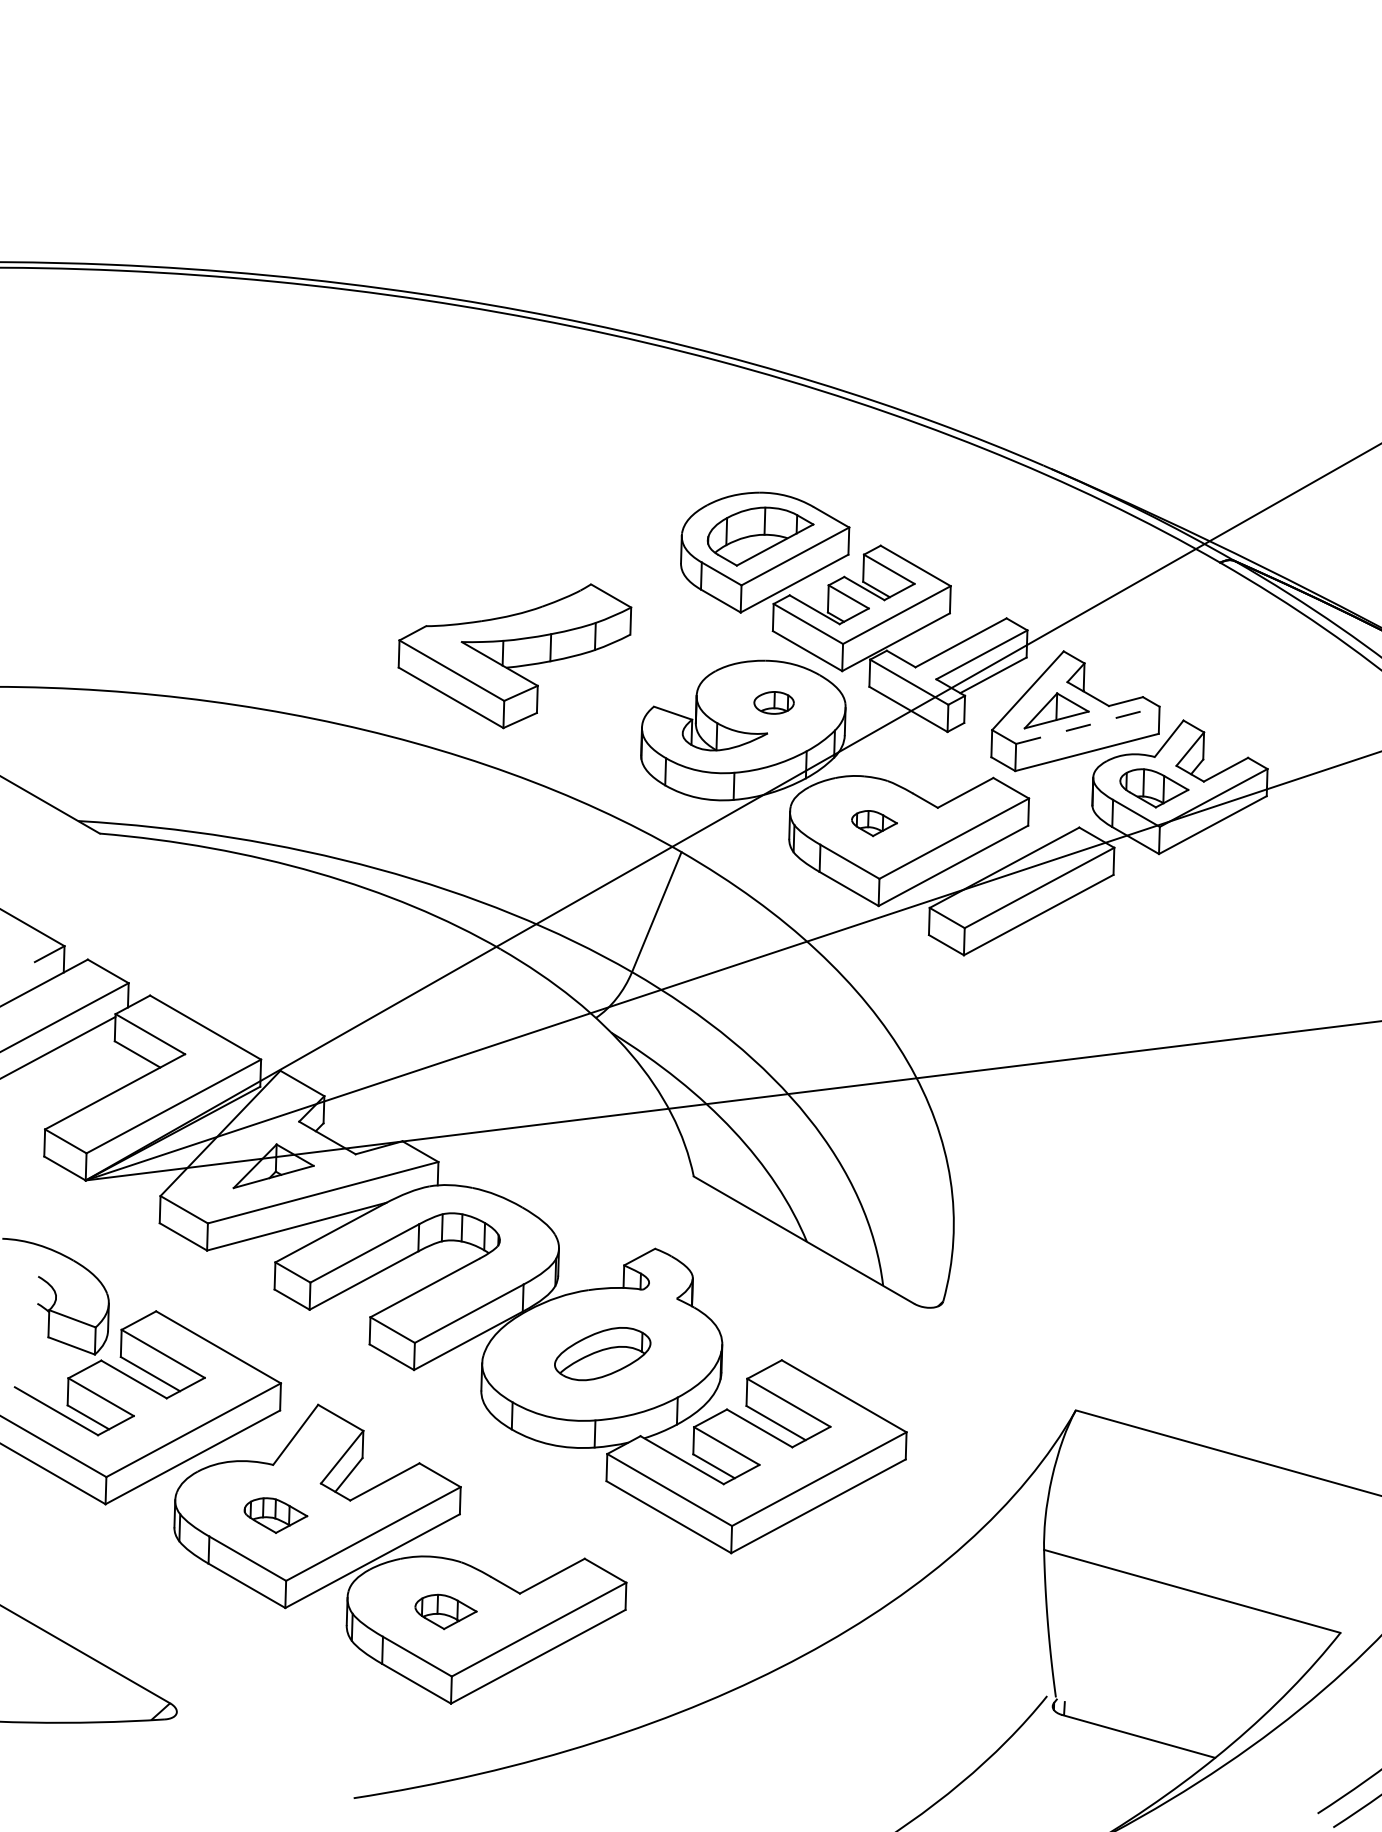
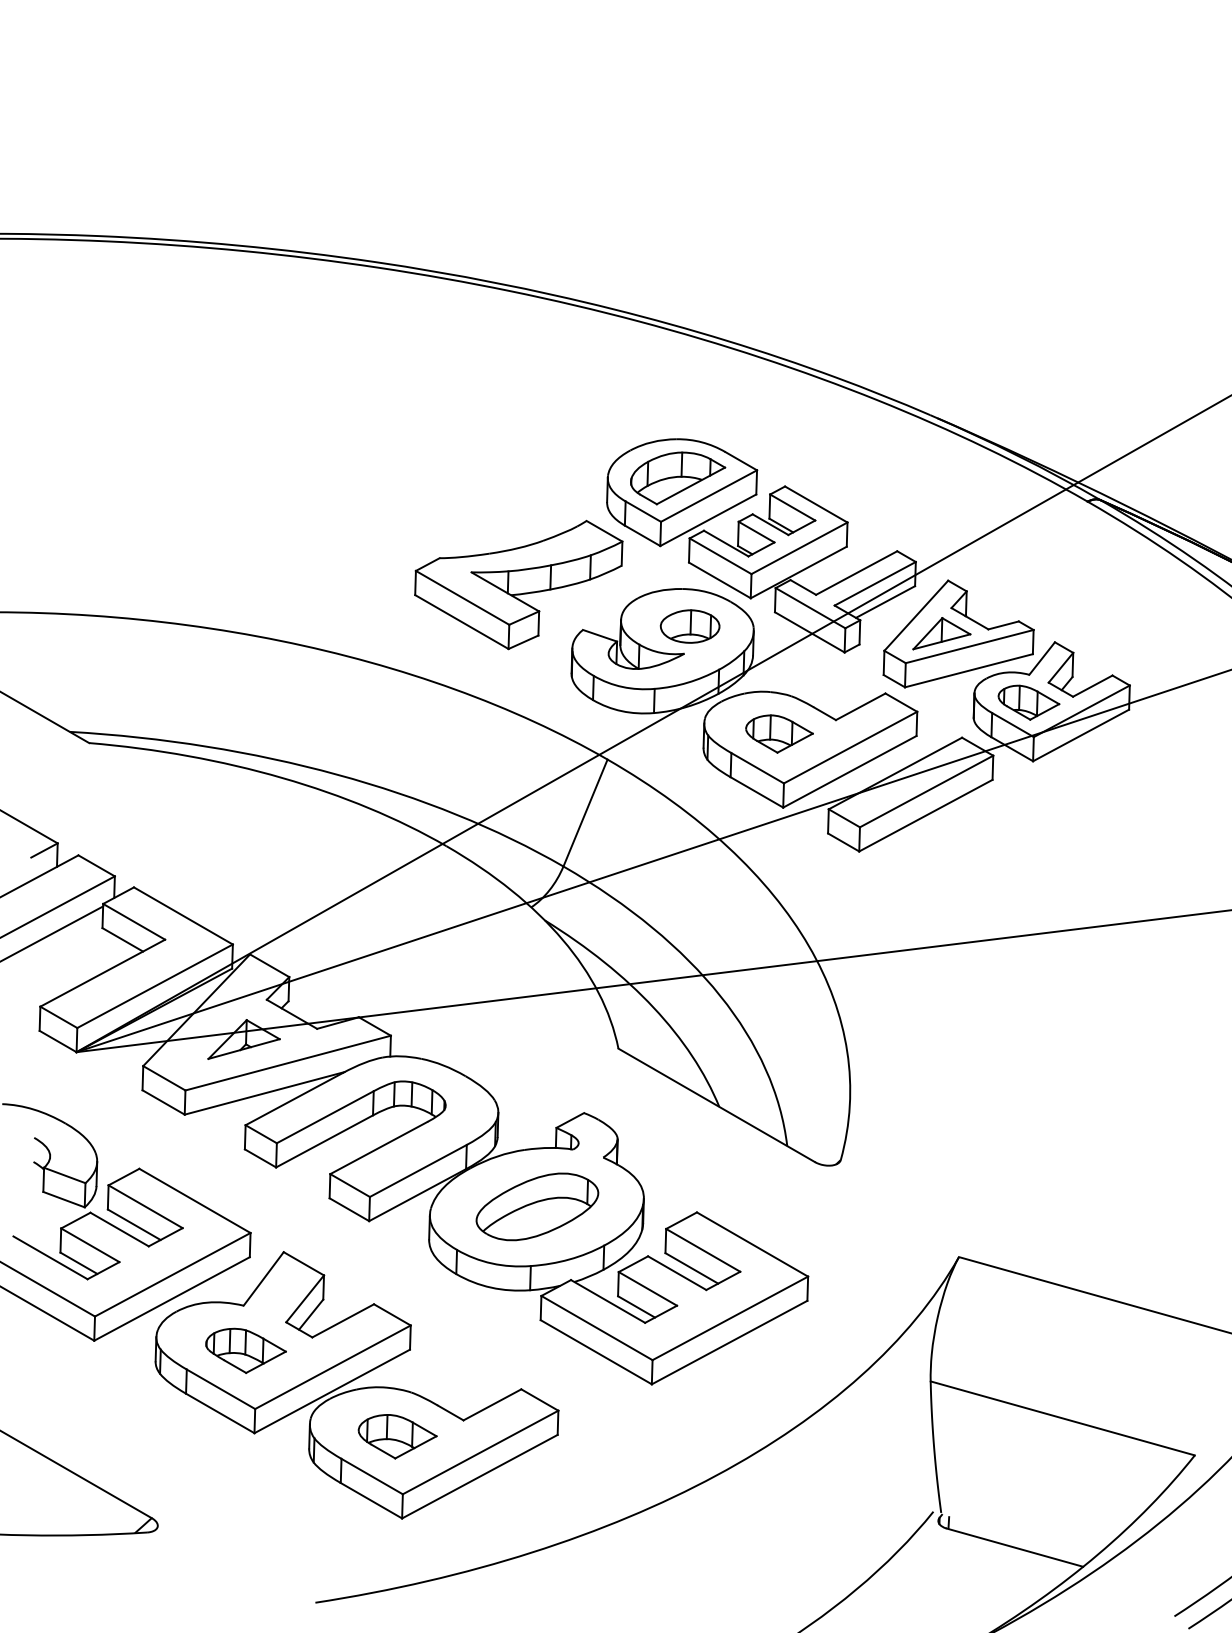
part: (514, 656) -> (518, 585), moved
part: (773, 702) -> (689, 626), size x1.67
line: (1088, 725) -> (970, 646), dashed -> solid
part: (874, 823) -> (779, 734), size x1.67
part: (602, 1353) -> (537, 1206), size x1.43
part: (275, 1515) -> (245, 1350), size x1.43
part: (445, 1611) -> (397, 1436), size x1.43

